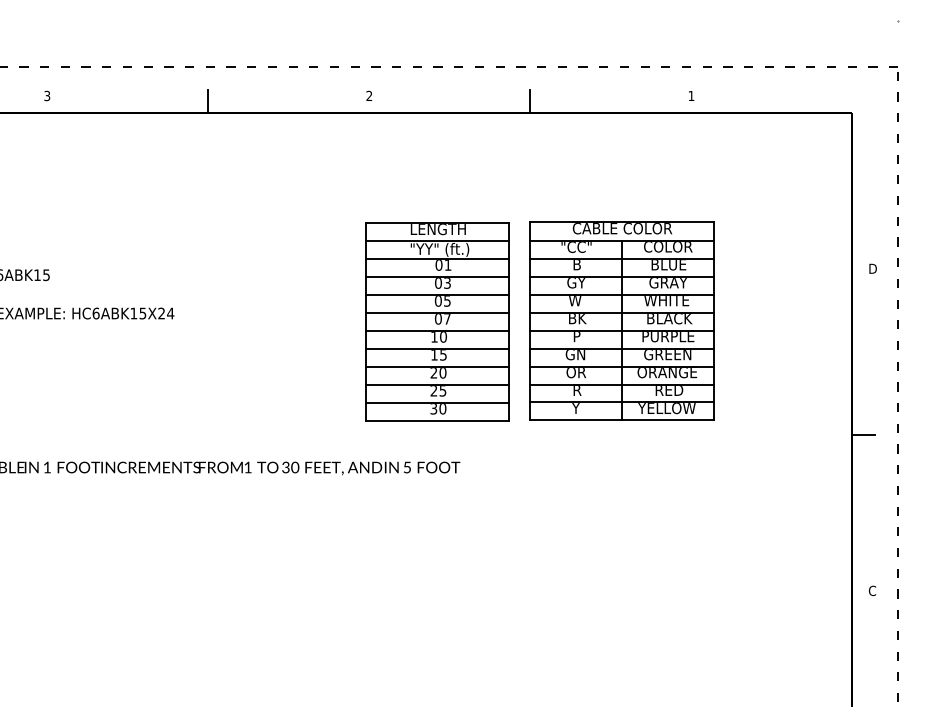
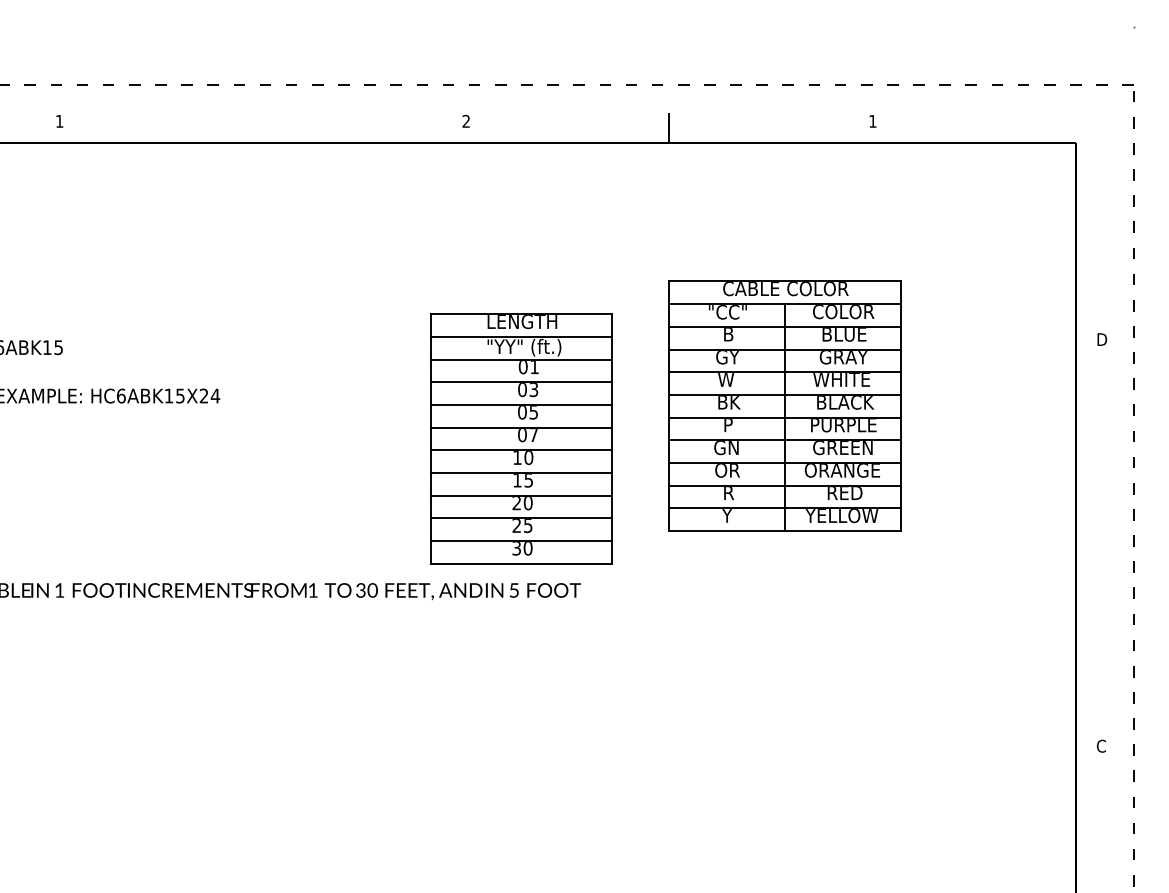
text: (47, 95) -> (59, 120), 3 -> 1
line: (207, 101) -> (262, 128), removed
part: (437, 321) -> (521, 438), moved
line: (863, 435) -> (1089, 549), removed

